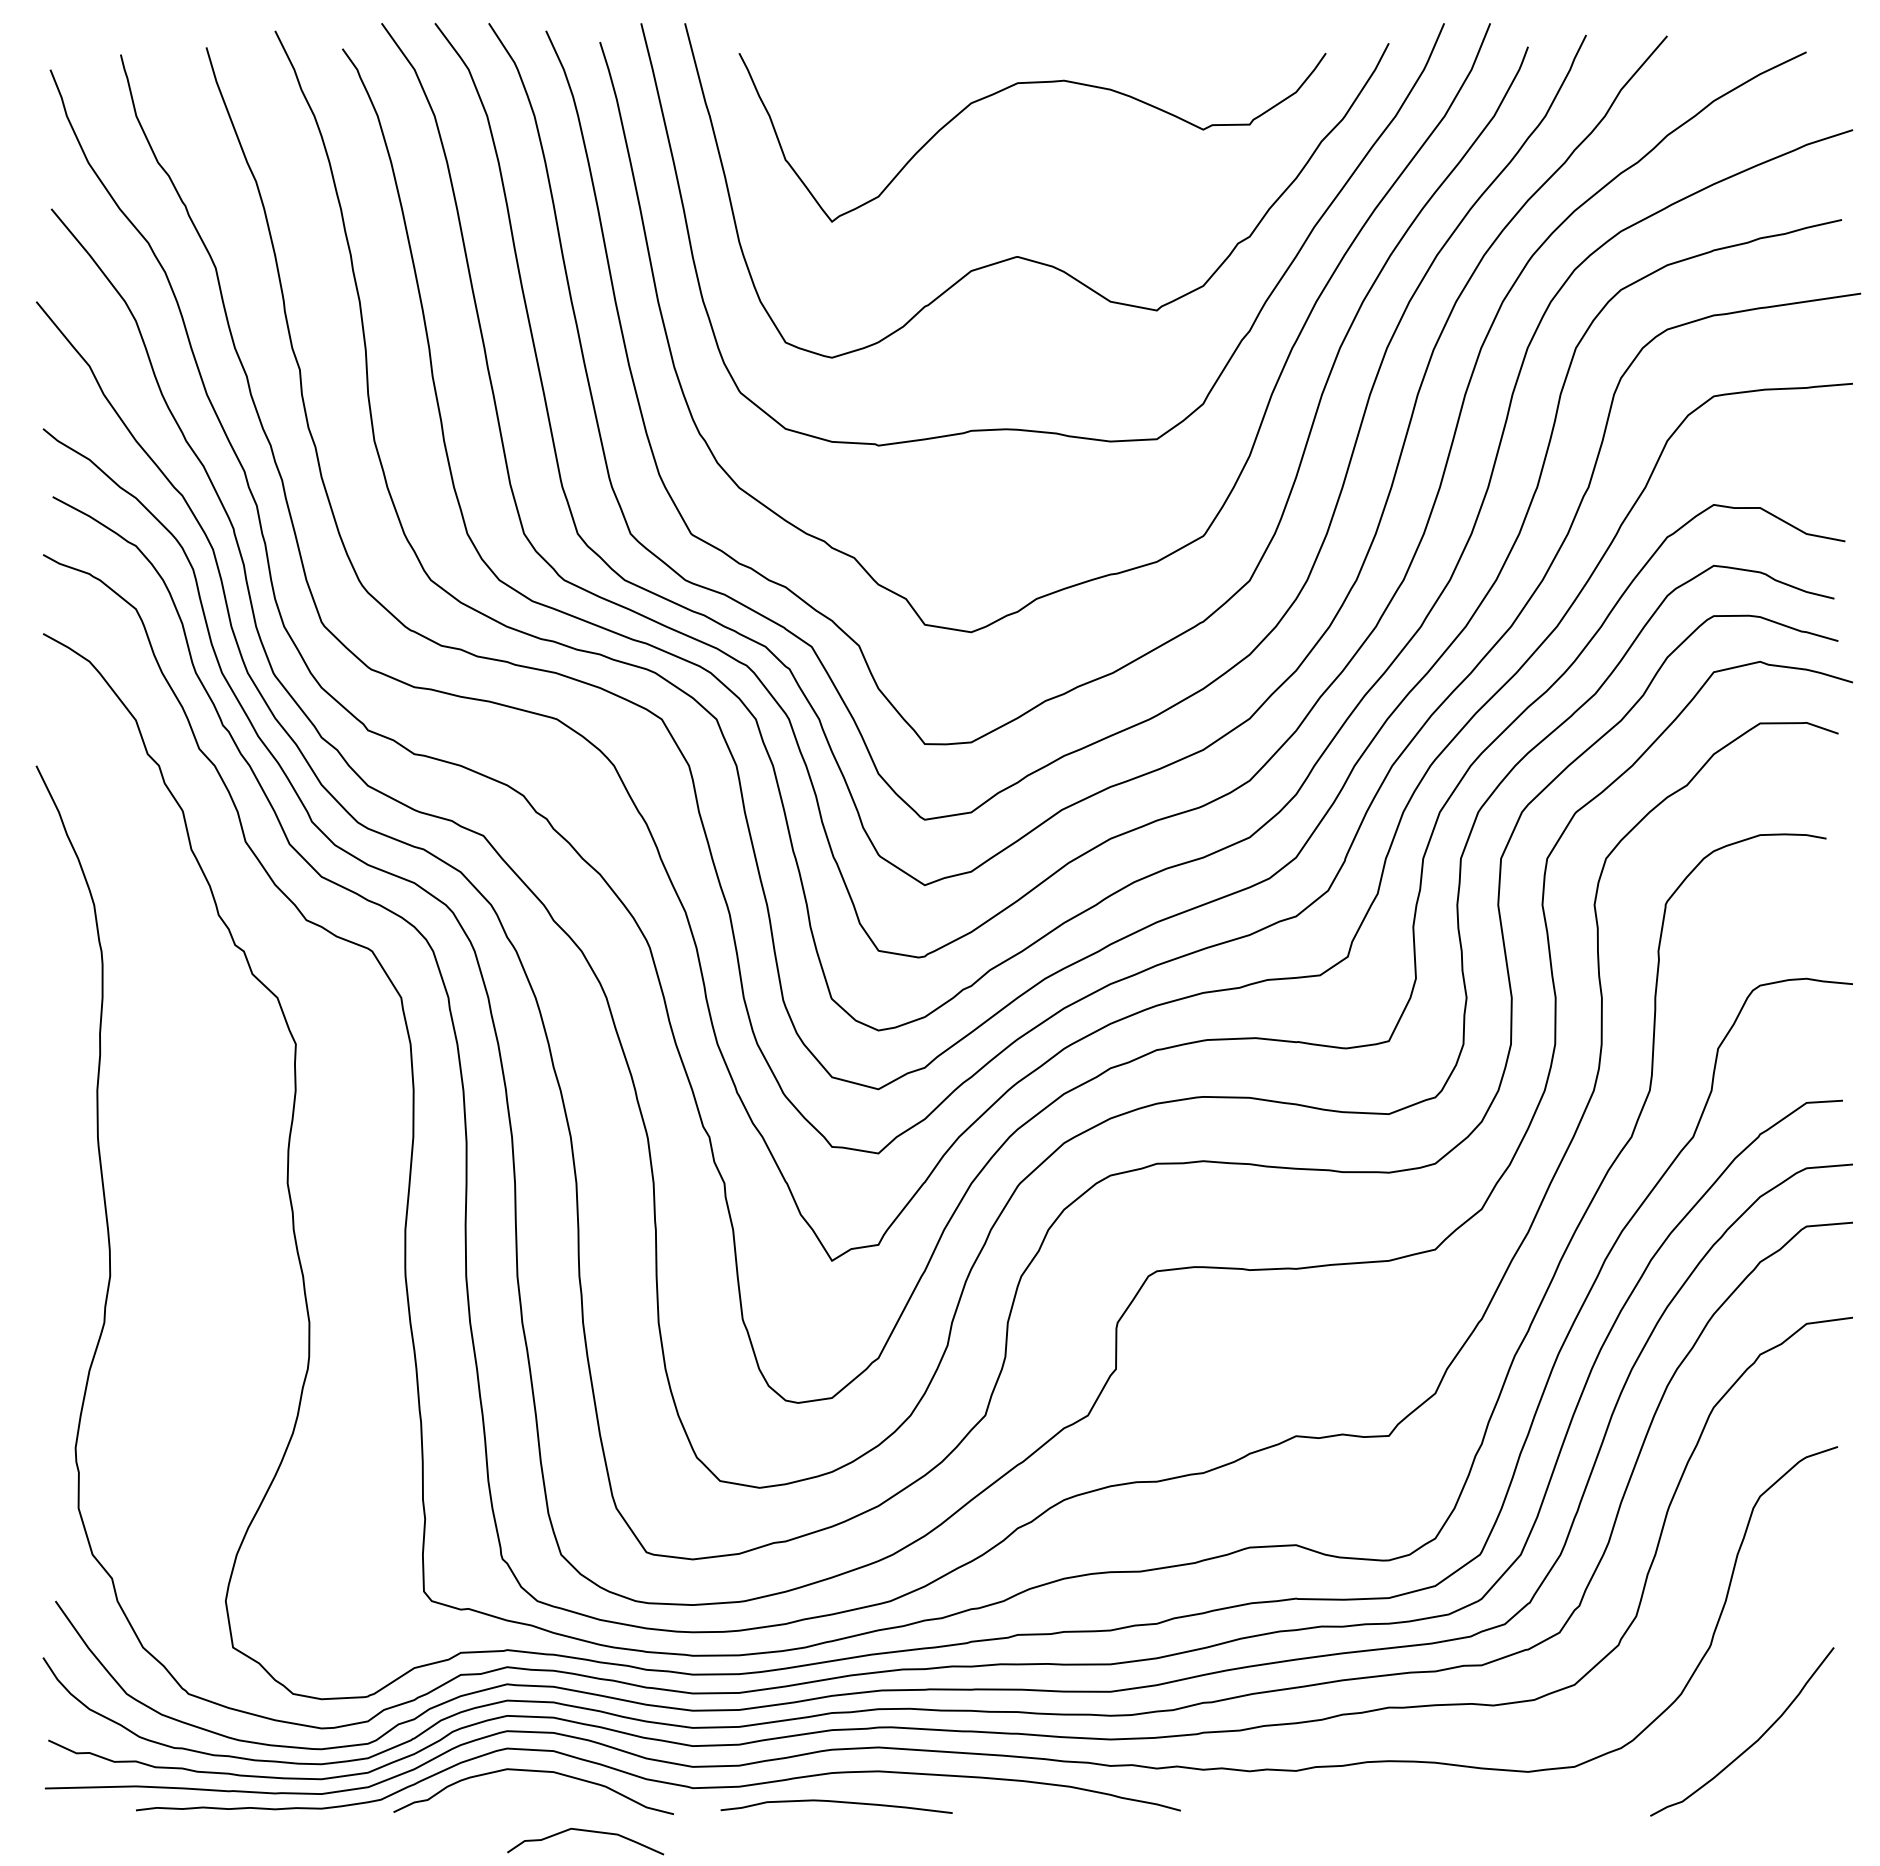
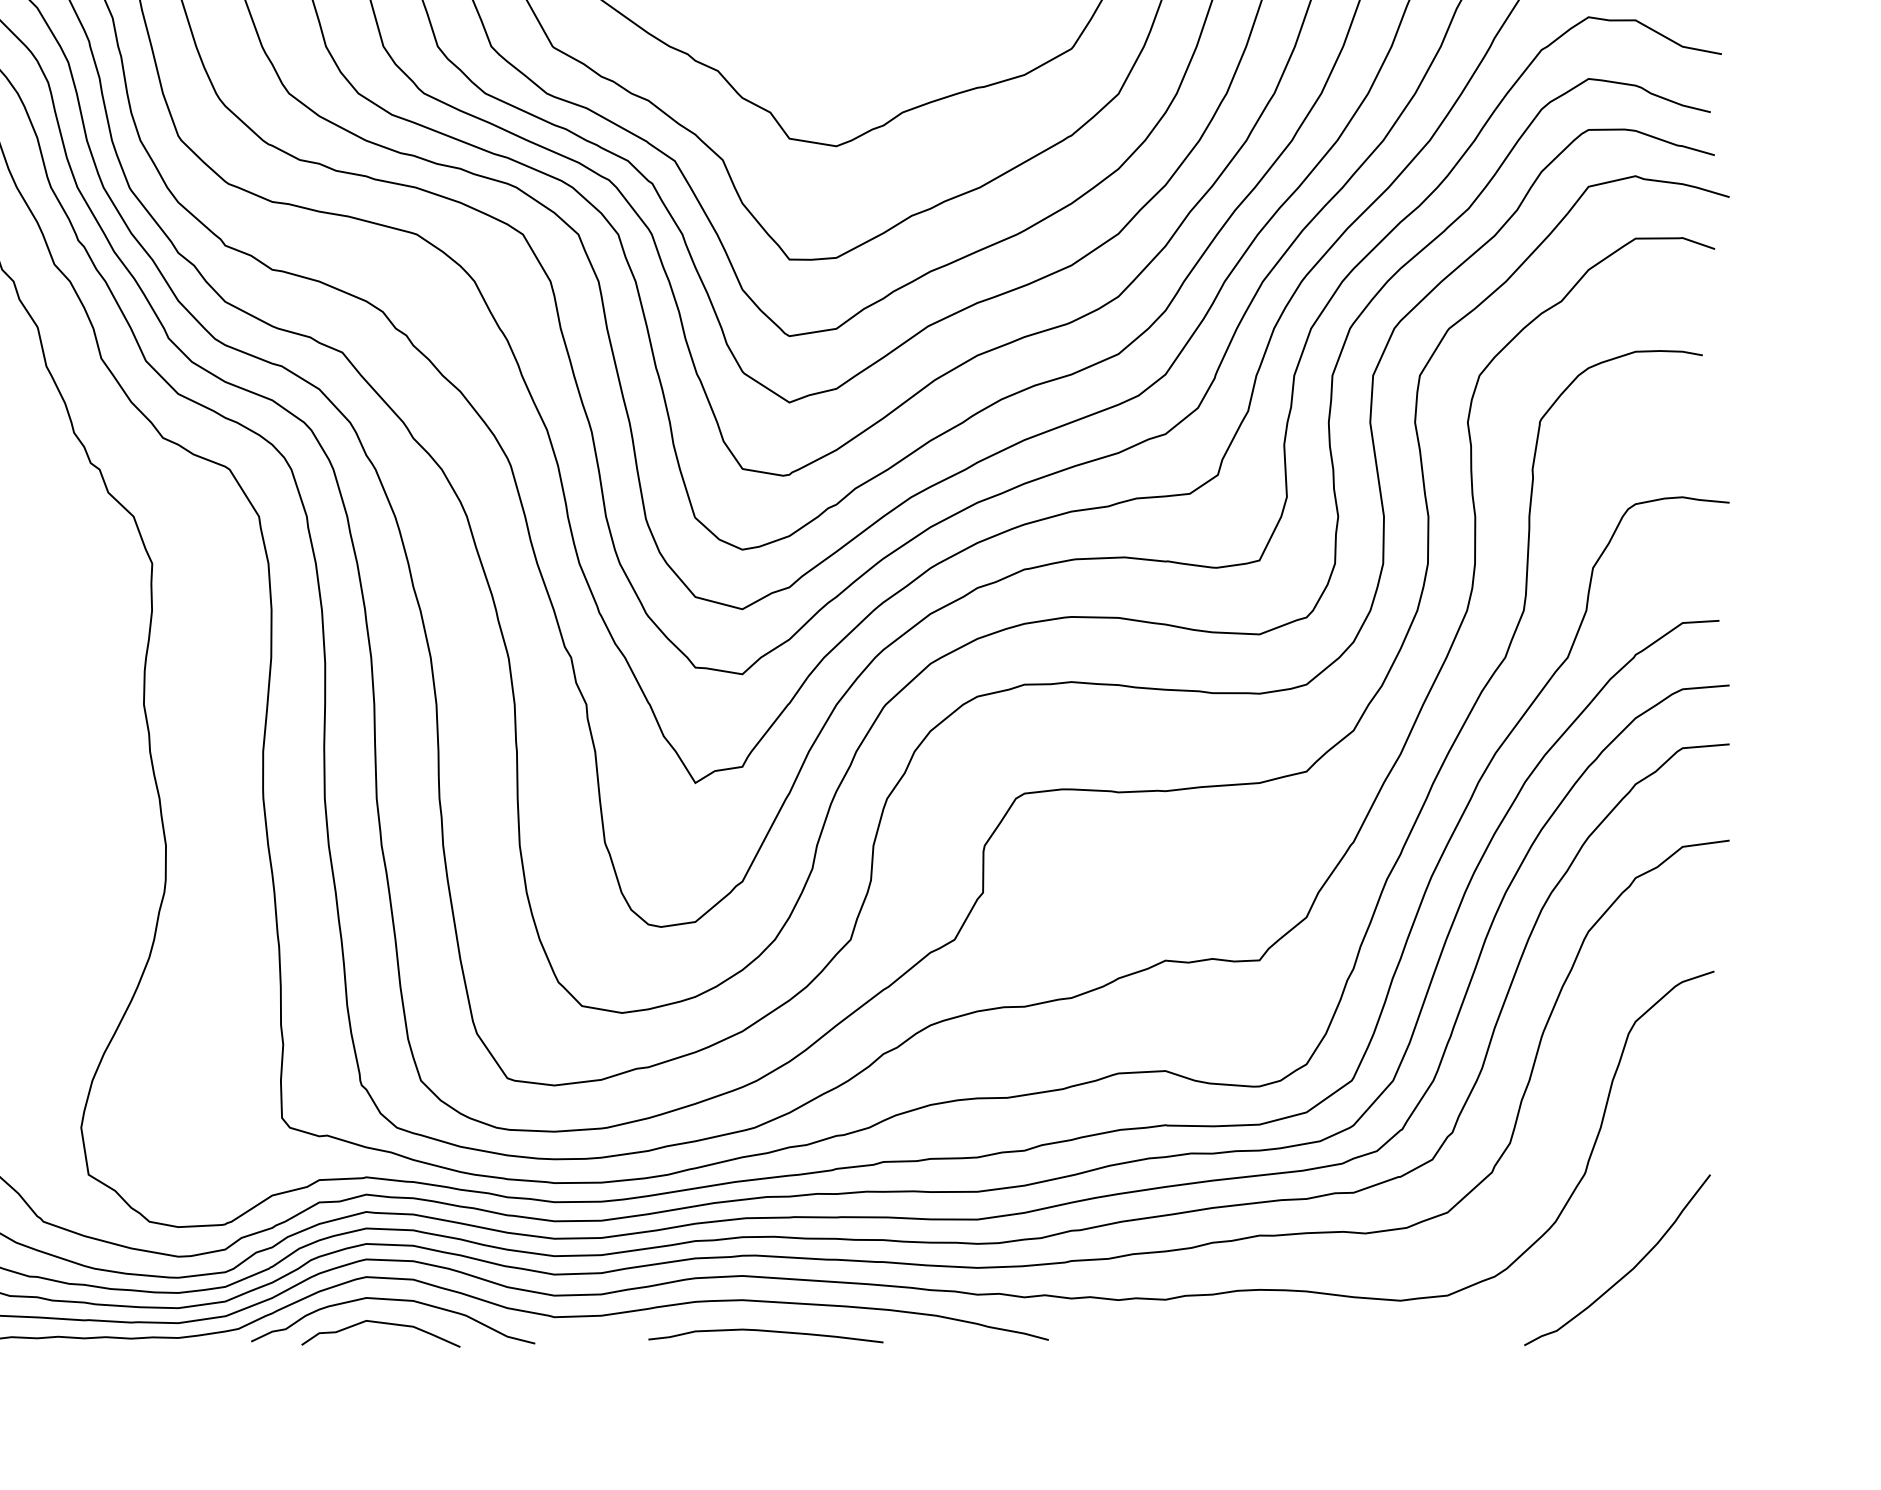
curve: (836, 1802) -> (765, 1331), moved
curve: (585, 1831) -> (380, 1323), moved

